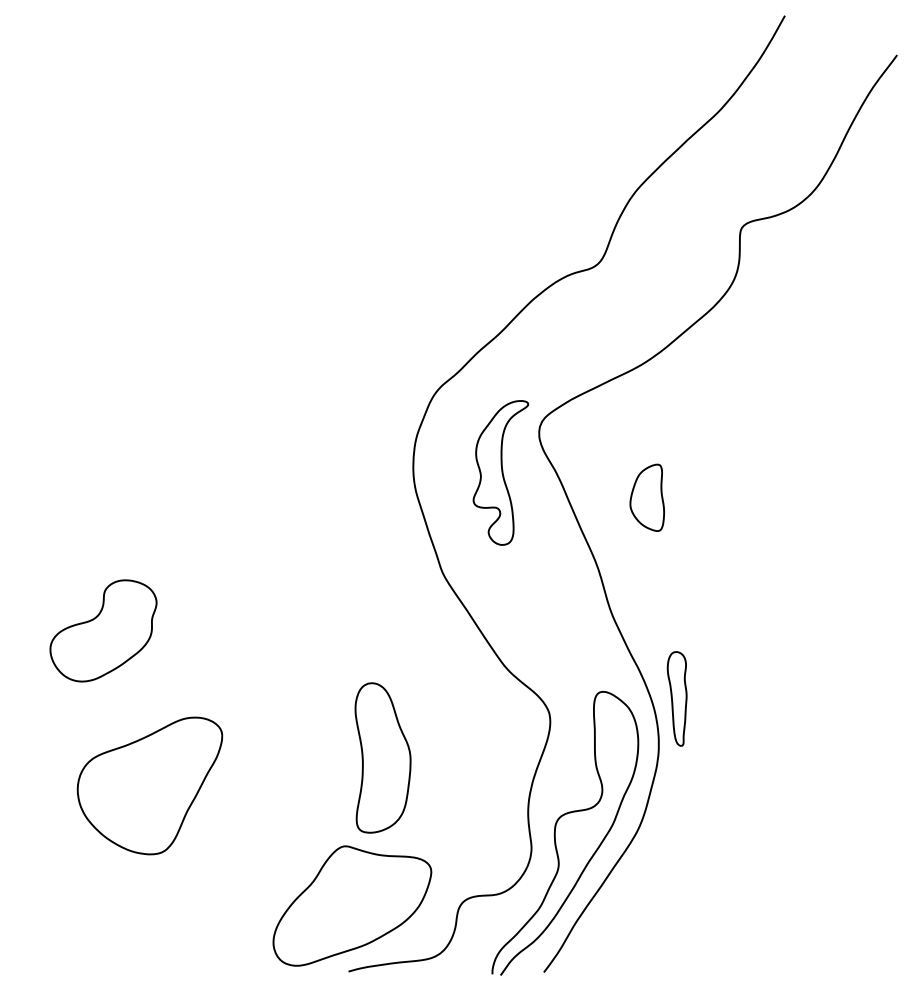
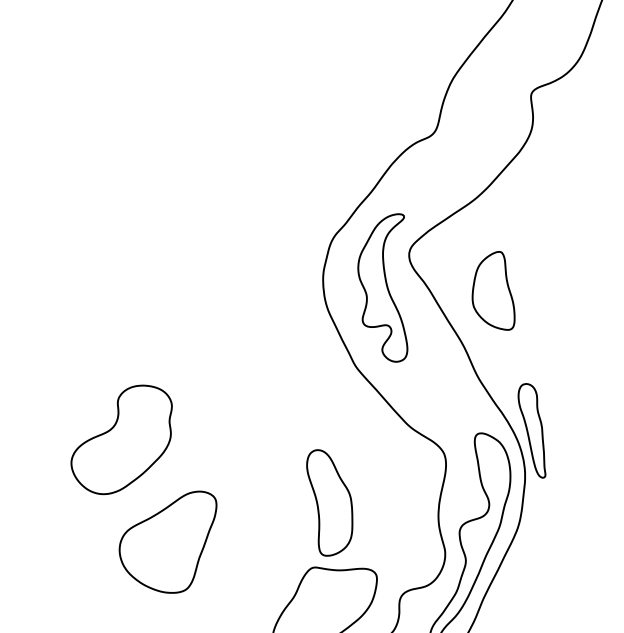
part: (500, 472) -> (386, 289), size x1.43
part: (647, 497) -> (491, 292), size x1.67
part: (103, 630) -> (122, 439), size x1.43
part: (676, 698) -> (532, 430), size x1.43

